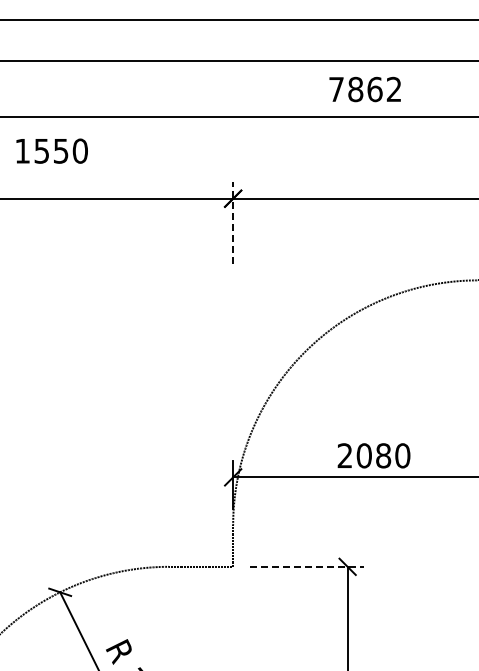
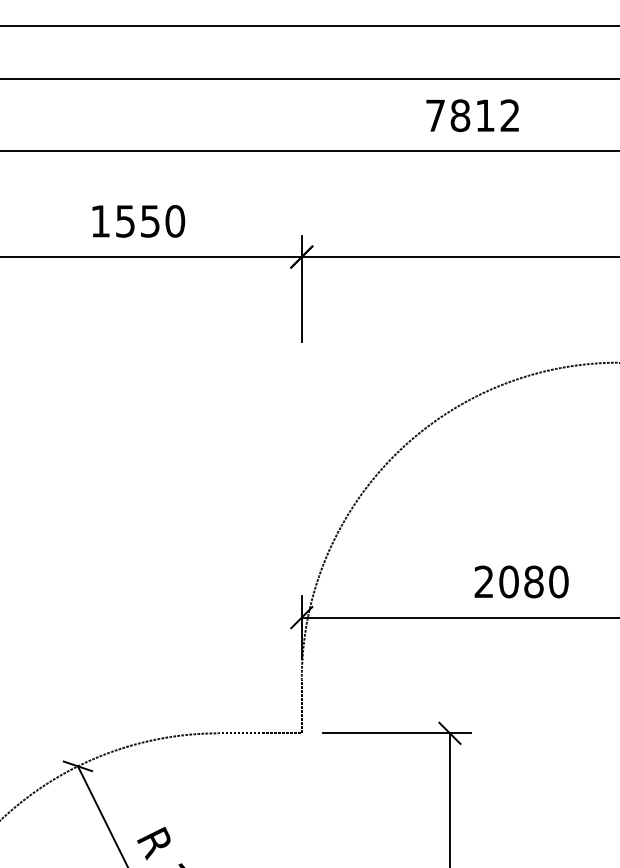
text: (374, 89) -> (484, 115), 7862 -> 7812
text: (51, 150) -> (137, 220), moved
line: (233, 223) -> (302, 289), dashed -> solid
text: (373, 455) -> (520, 581), moved
line: (307, 566) -> (397, 732), dashed -> solid

